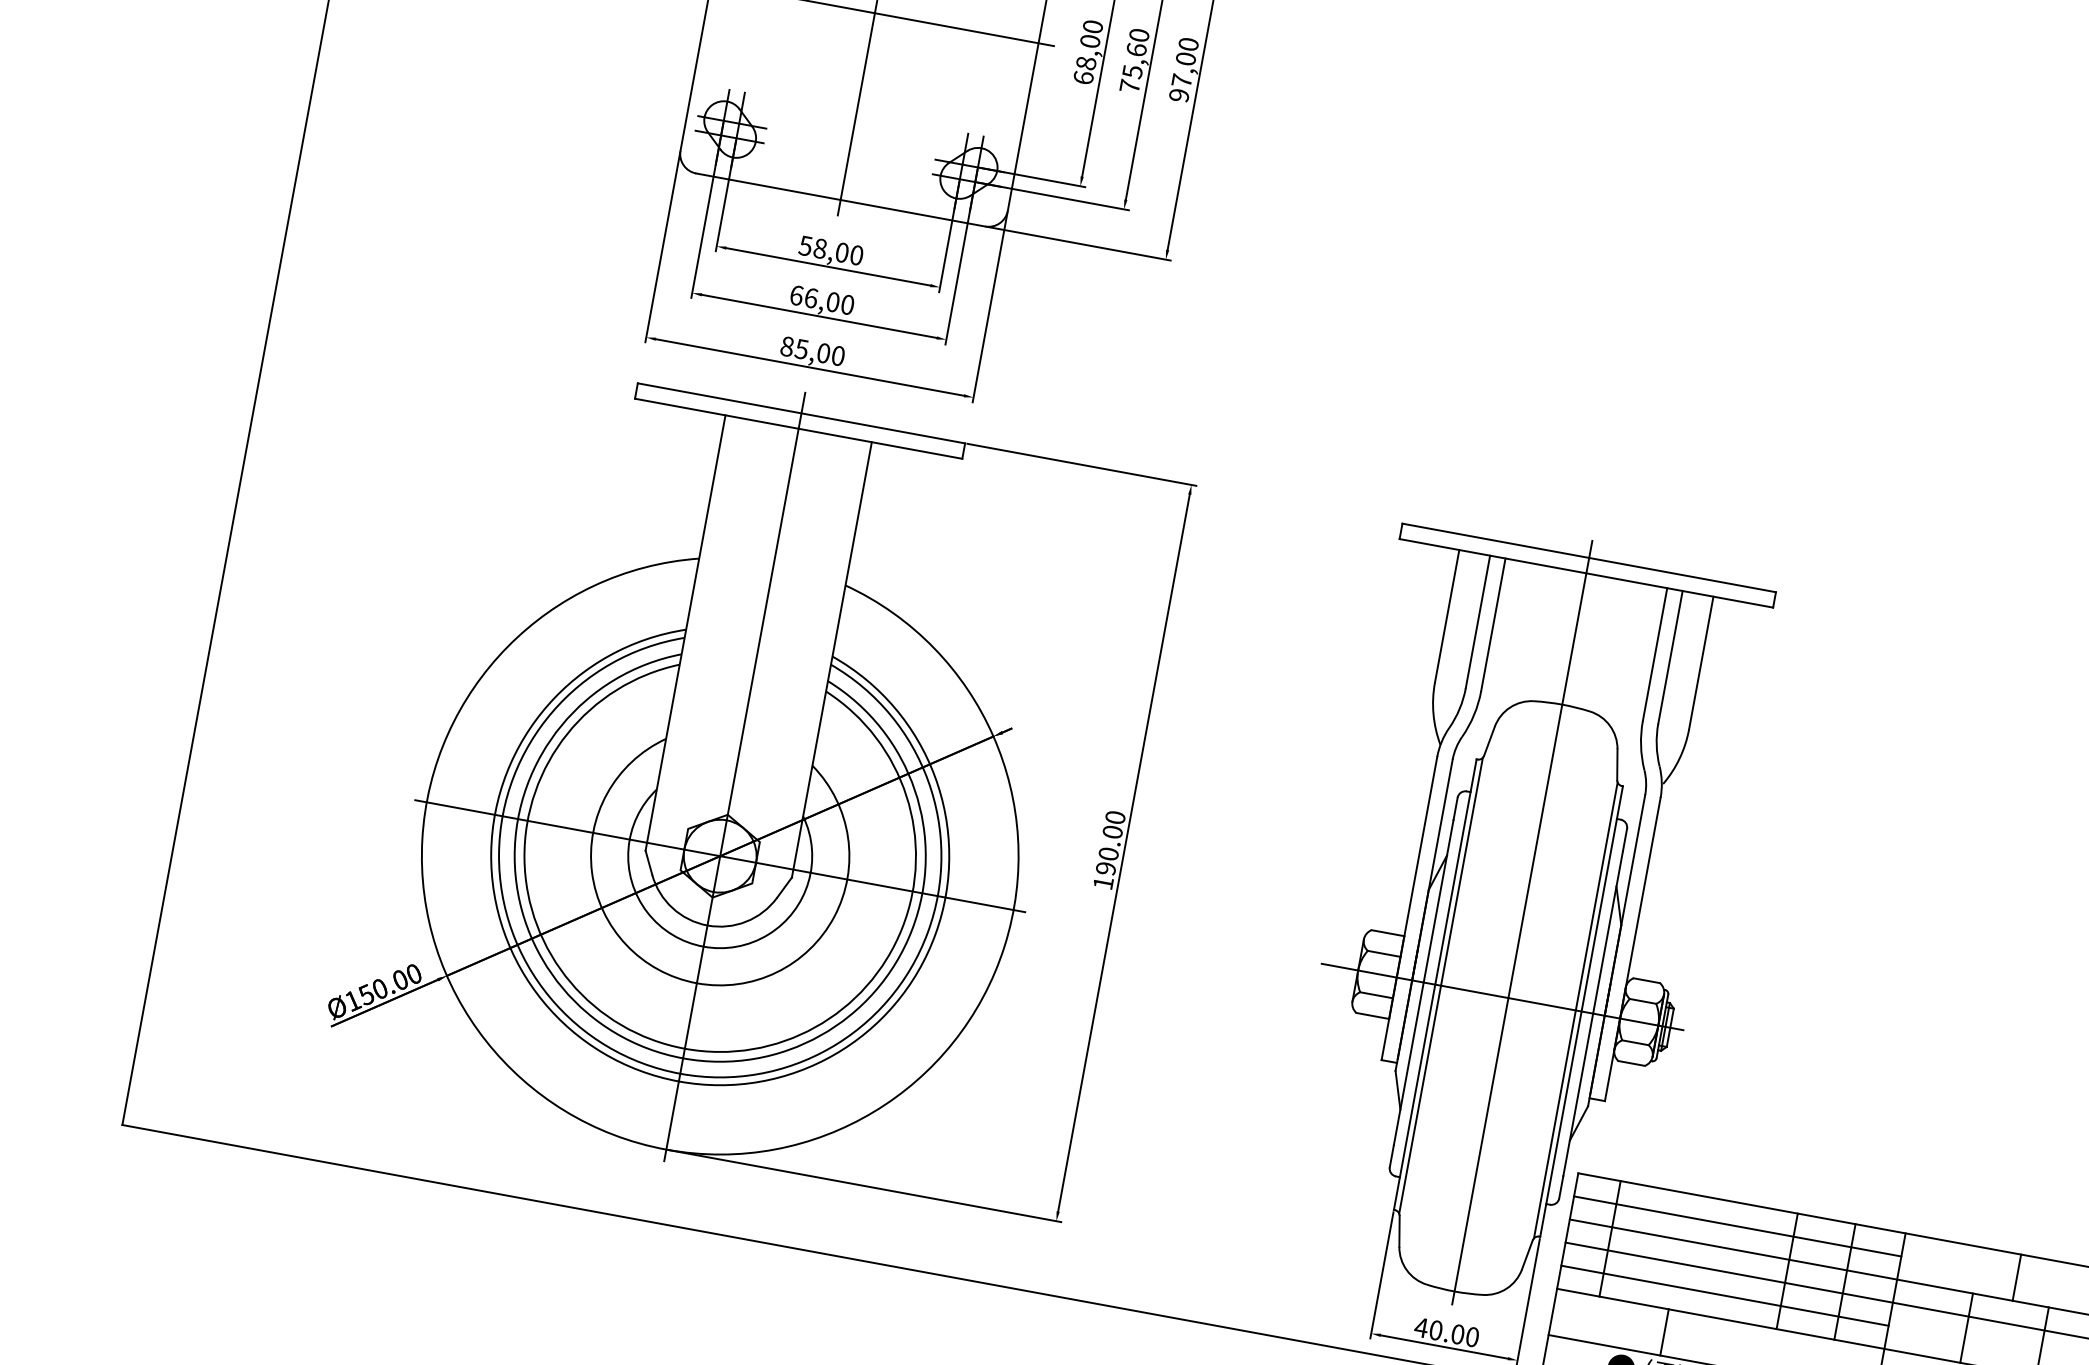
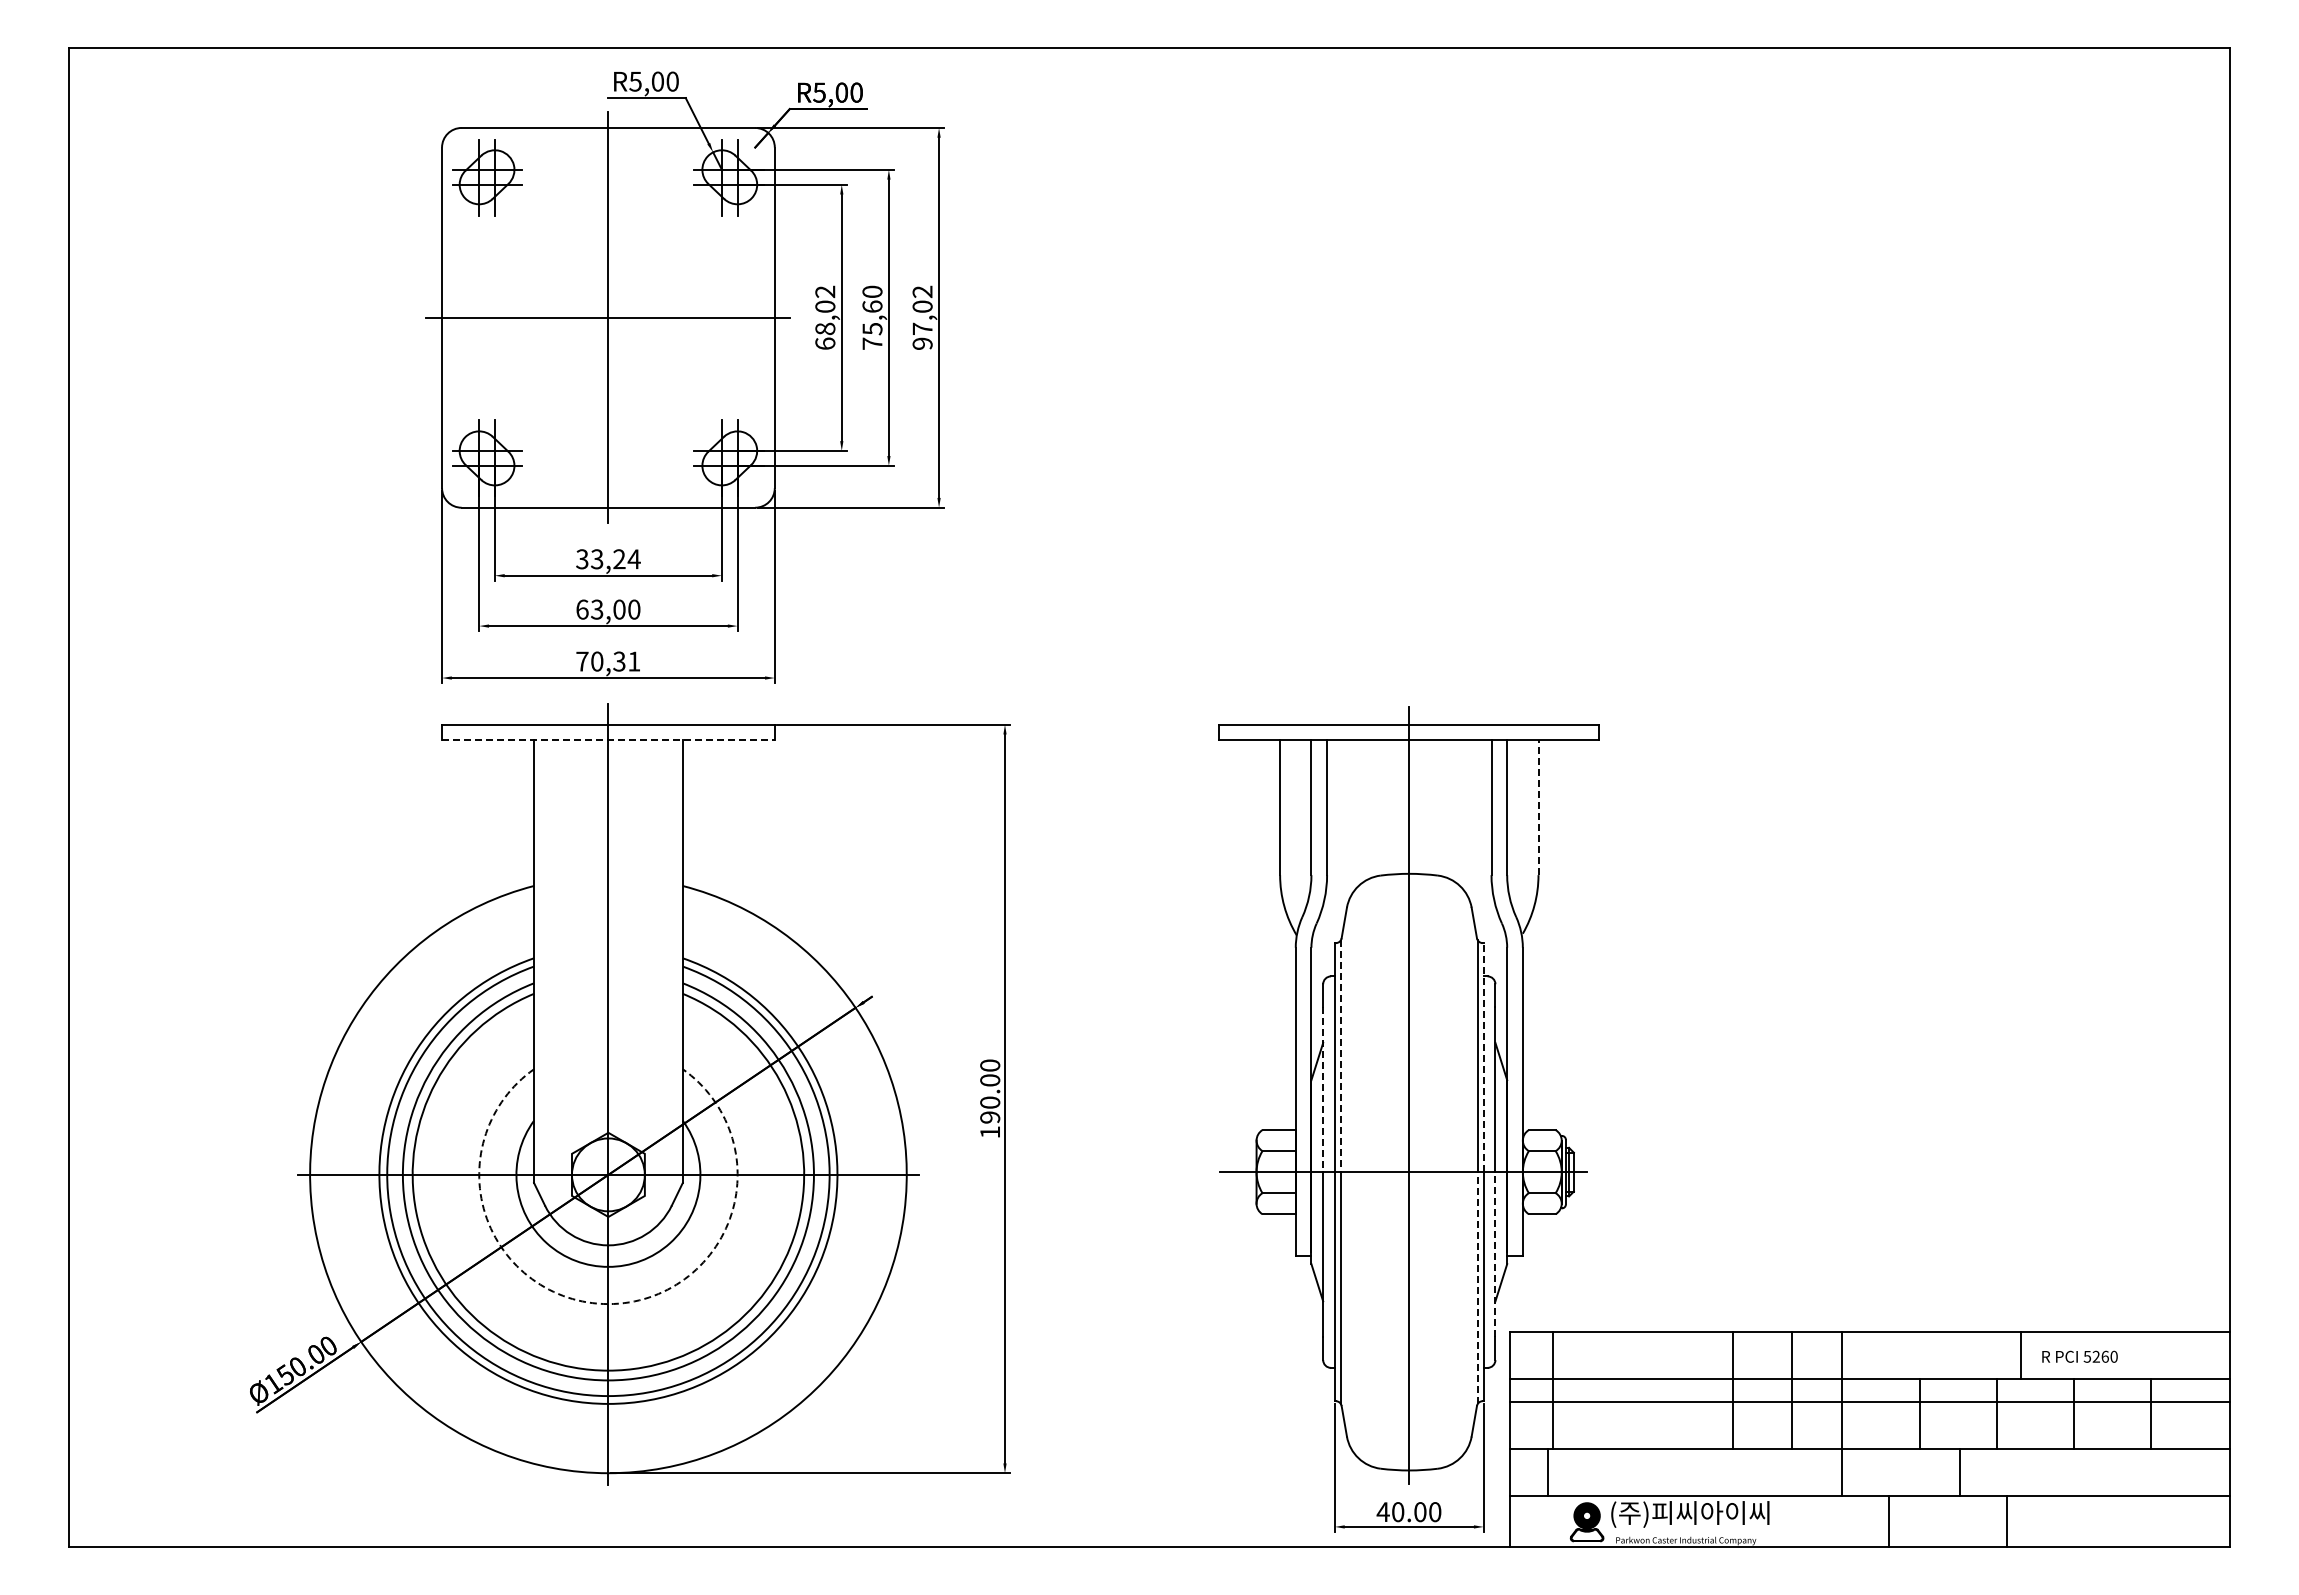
text: (1093, 26) -> (825, 291), 68,00 -> 68,02
text: (1188, 44) -> (922, 291), 97,00 -> 97,02
text: (831, 250) -> (608, 559), 58,00 -> 33,24
text: (811, 298) -> (597, 609), 66,00 -> 63,00
text: (812, 351) -> (608, 661), 85,00 -> 70,31
line: (798, 428) -> (608, 740), solid -> dashed
line: (1701, 662) -> (1538, 807), solid -> dashed
line: (1461, 871) -> (1340, 1056), solid -> dashed
line: (1602, 898) -> (1483, 1057), solid -> dashed
line: (1438, 901) -> (1323, 1089), solid -> dashed
arc: (696, 983) -> (608, 1304), solid -> dashed
line: (1578, 1094) -> (1495, 1254), solid -> dashed
line: (1554, 1124) -> (1477, 1288), solid -> dashed
line: (1737, 1226) -> (1675, 1355), removed
line: (2016, 1276) -> (2020, 1354), moved
line: (1724, 1295) -> (1675, 1425), removed
line: (1664, 1332) -> (1548, 1472), moved

